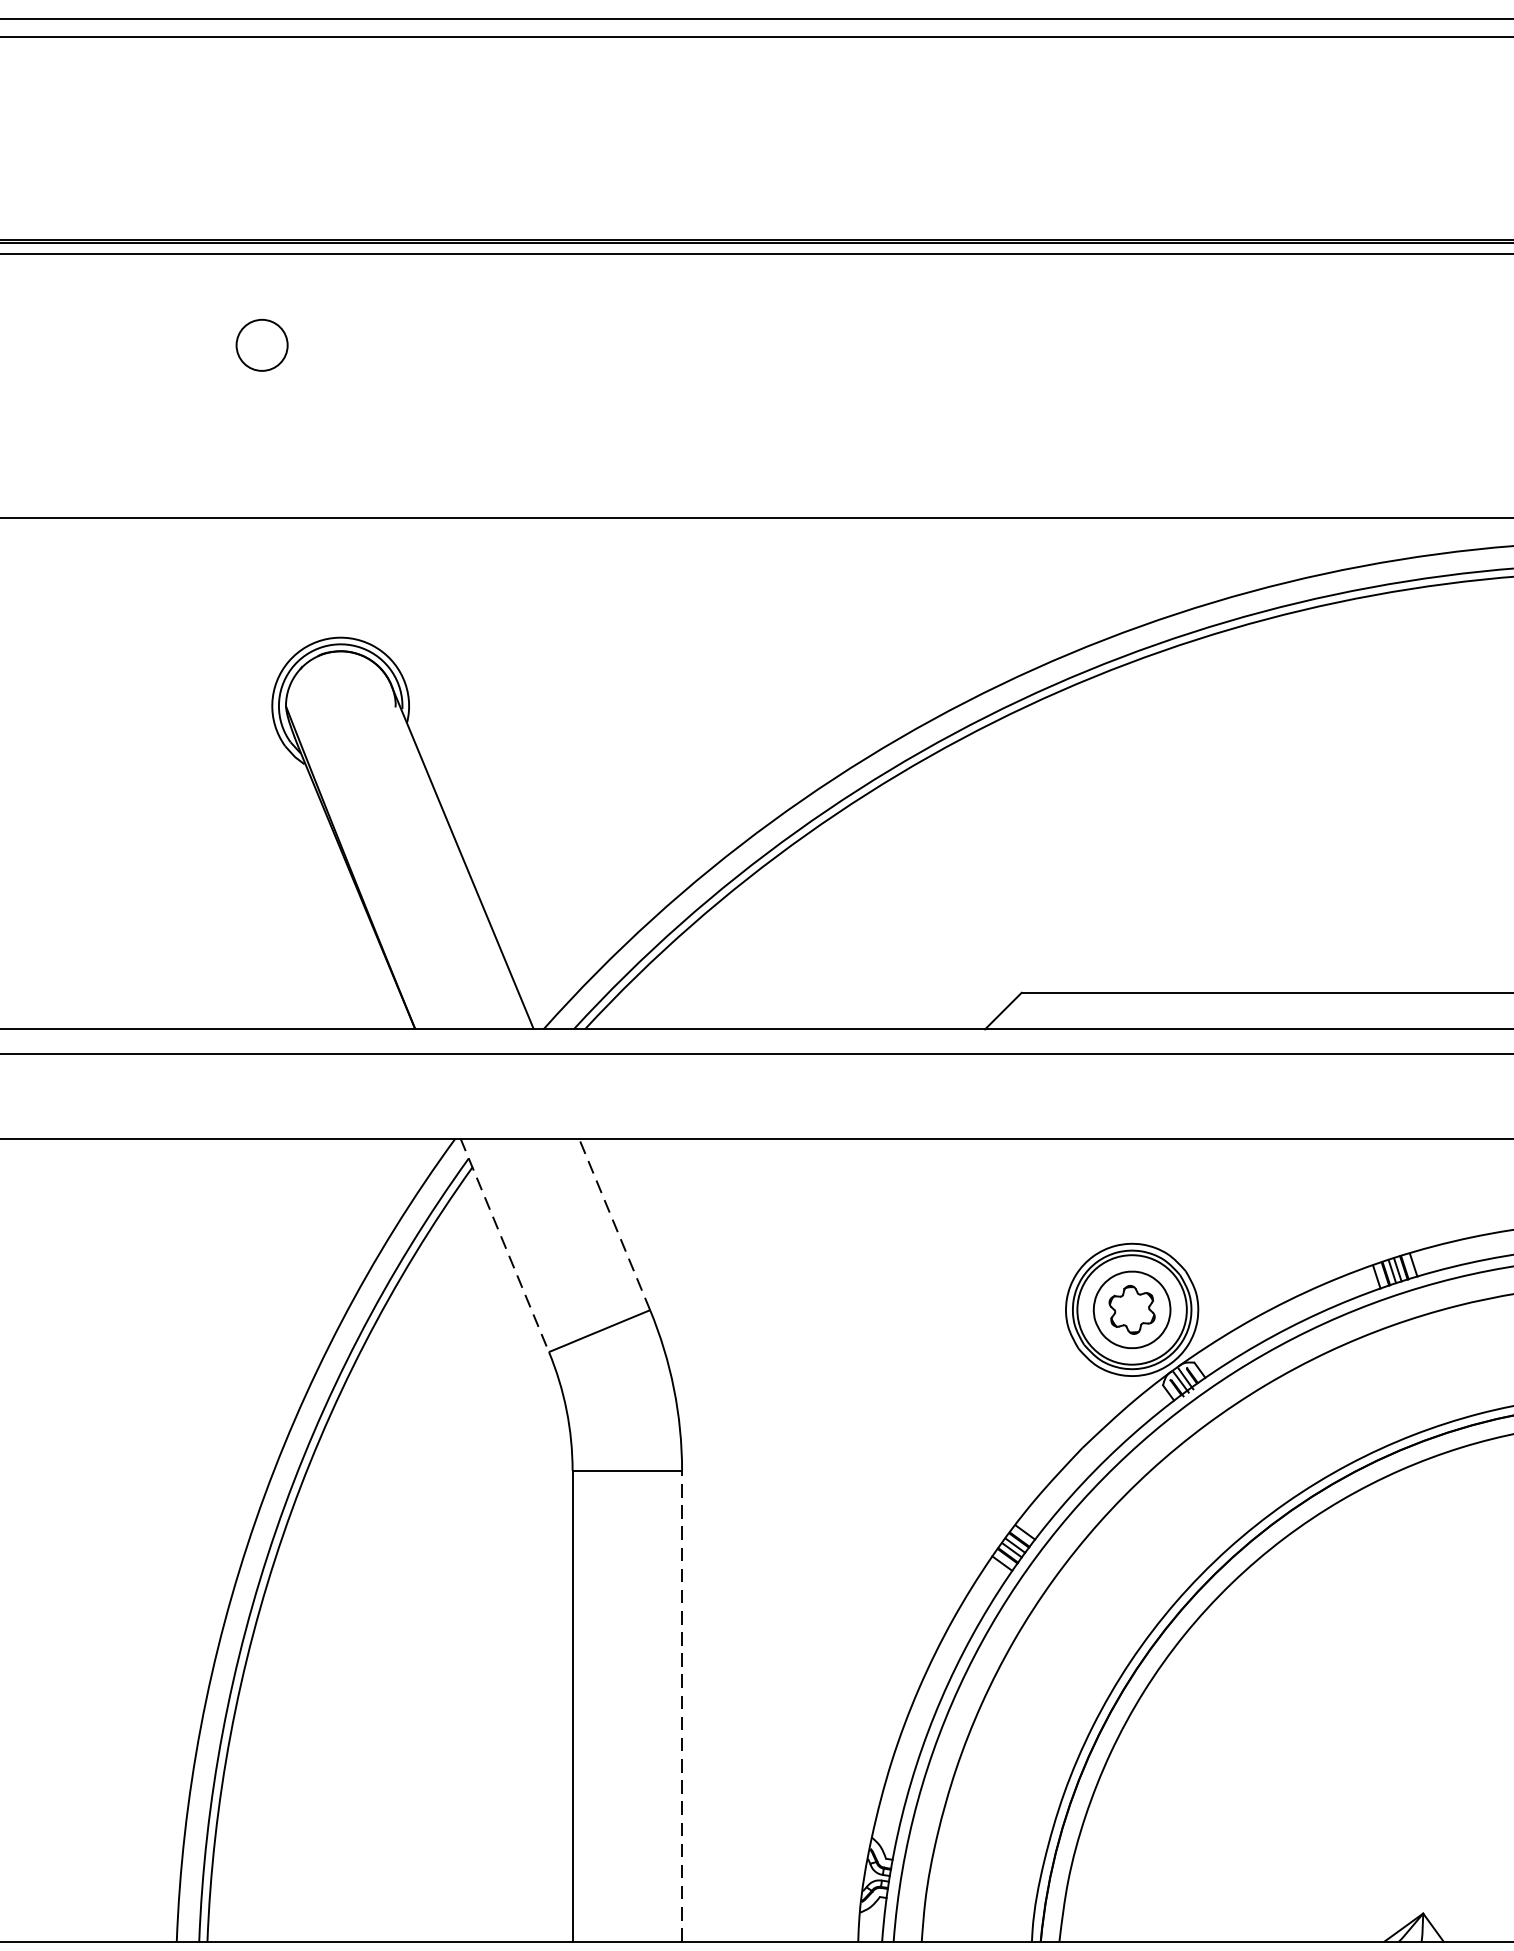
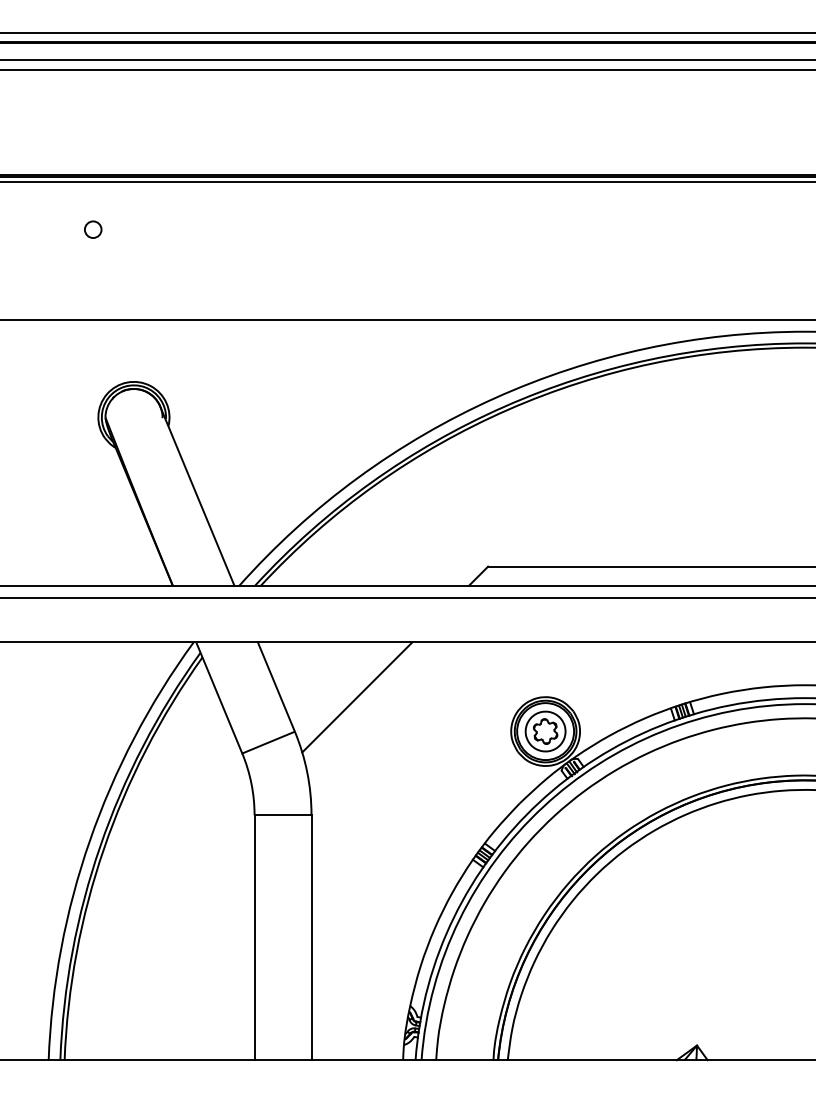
circle: (262, 344) -> (93, 229), size x0.62
line: (614, 1223) -> (276, 686), dashed -> solid
line: (770, 1244) -> (357, 697), added
line: (505, 1246) -> (219, 698), dashed -> solid
line: (682, 1705) -> (311, 937), dashed -> solid

